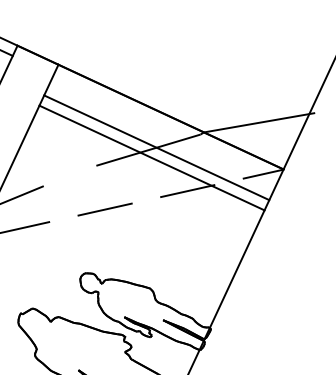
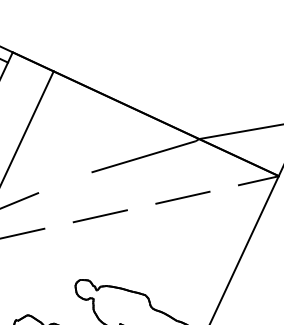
line: (156, 147) -> (151, 154), removed
line: (151, 157) -> (146, 164), removed

